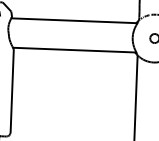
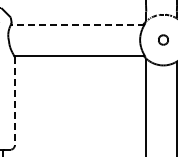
line: (74, 20) -> (77, 24), solid -> dashed
line: (11, 91) -> (14, 101), solid -> dashed

